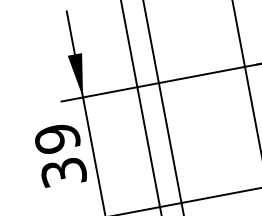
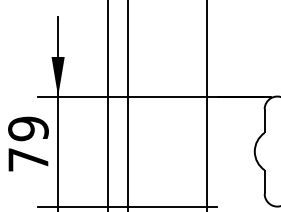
text: (63, 172) -> (28, 159), 39 -> 79

